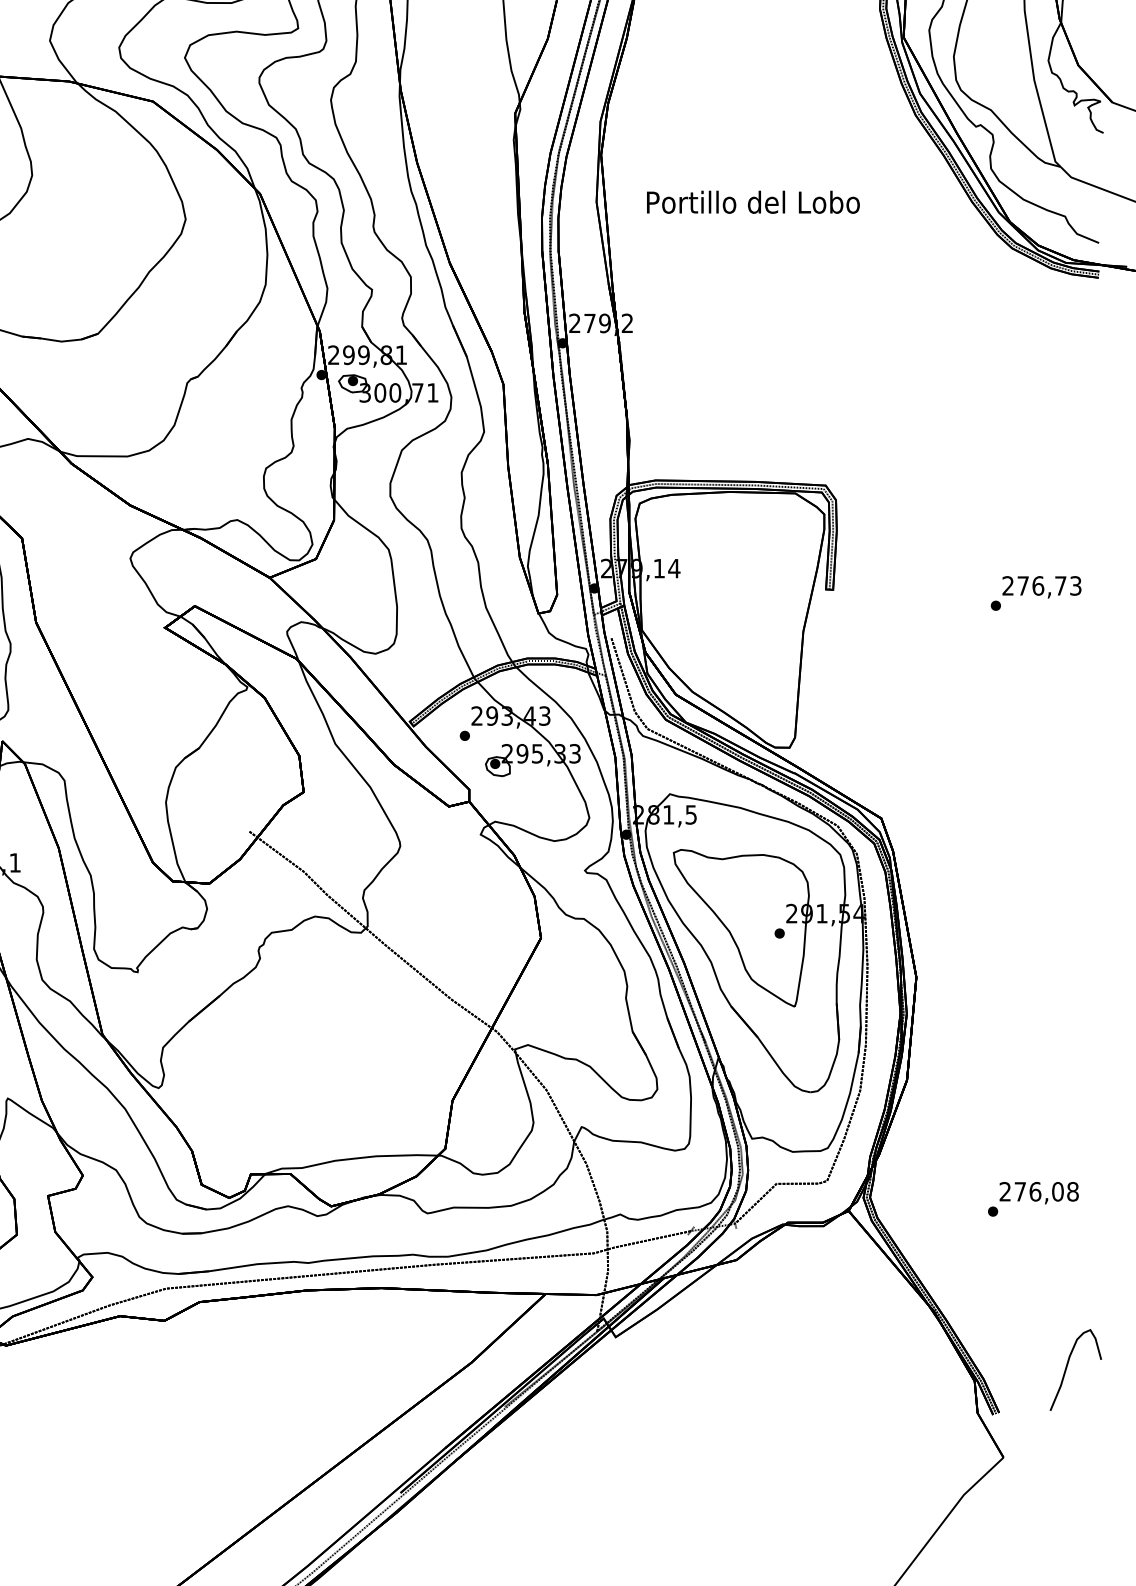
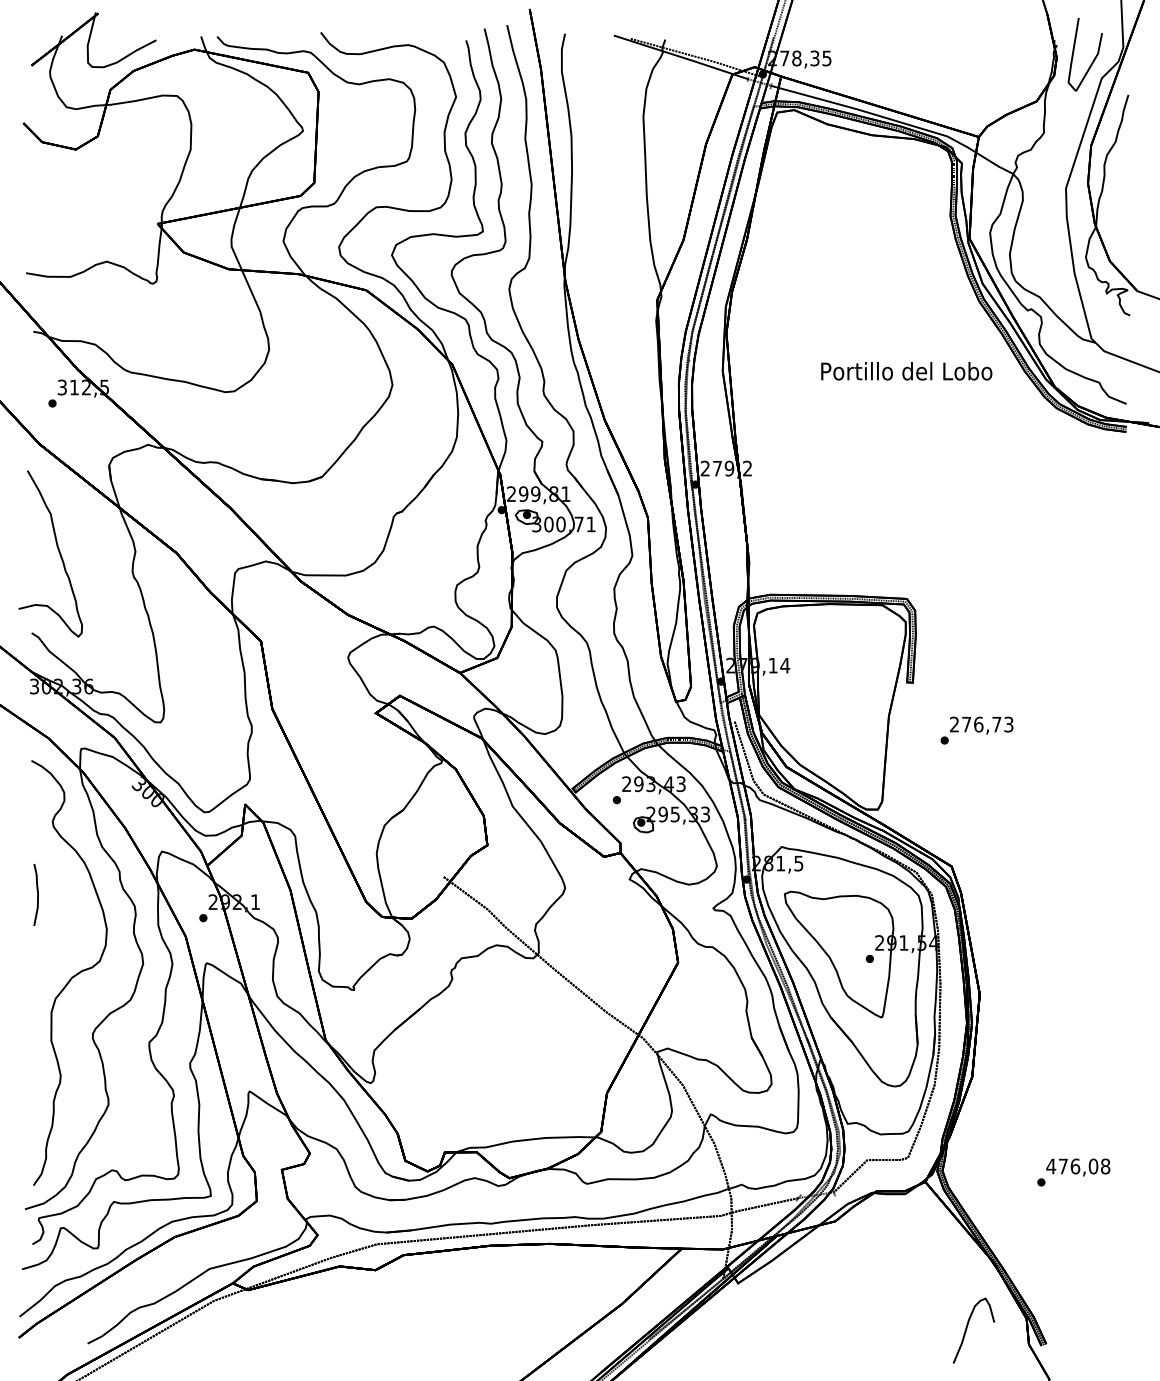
text: (753, 202) -> (906, 371), moved
text: (1035, 593) -> (976, 730), moved
text: (1005, 1191) -> (1051, 1166), 276,08 -> 476,08
part: (1067, 1367) -> (967, 1328), moved

